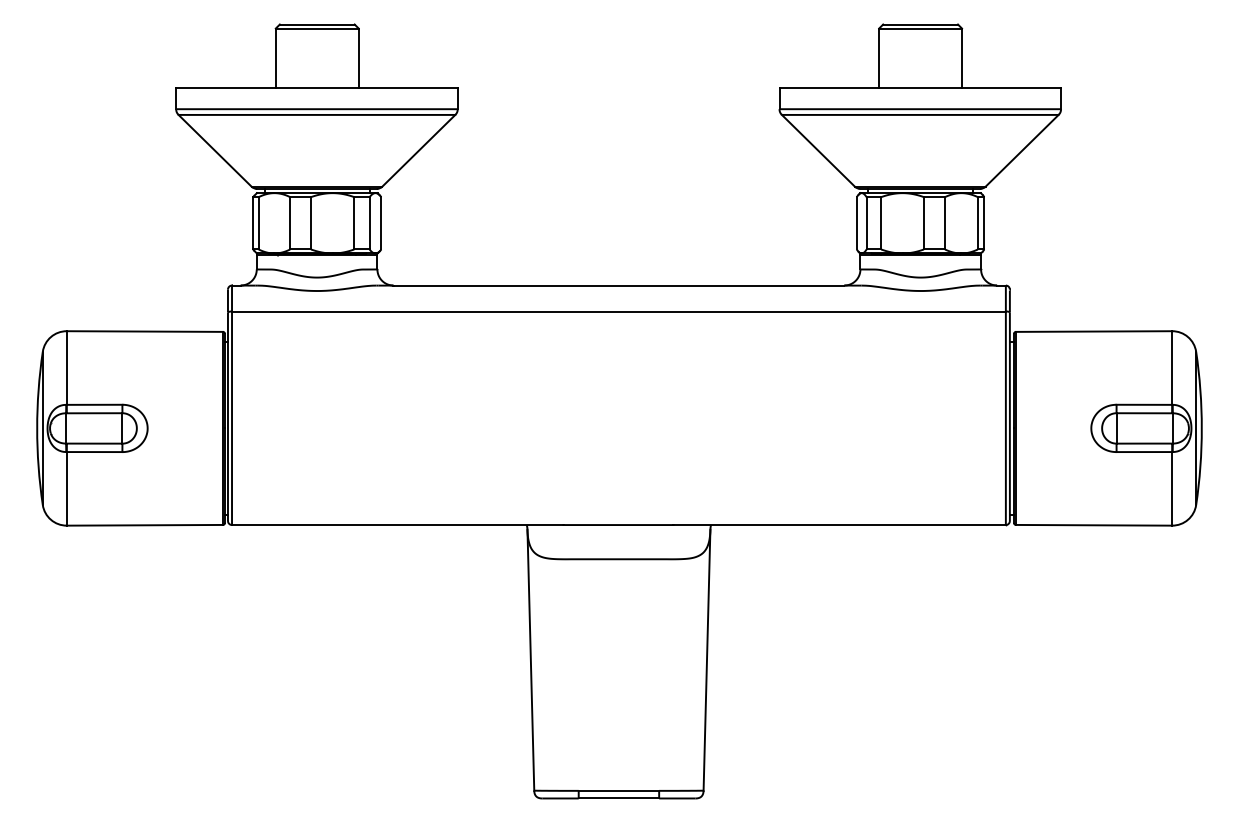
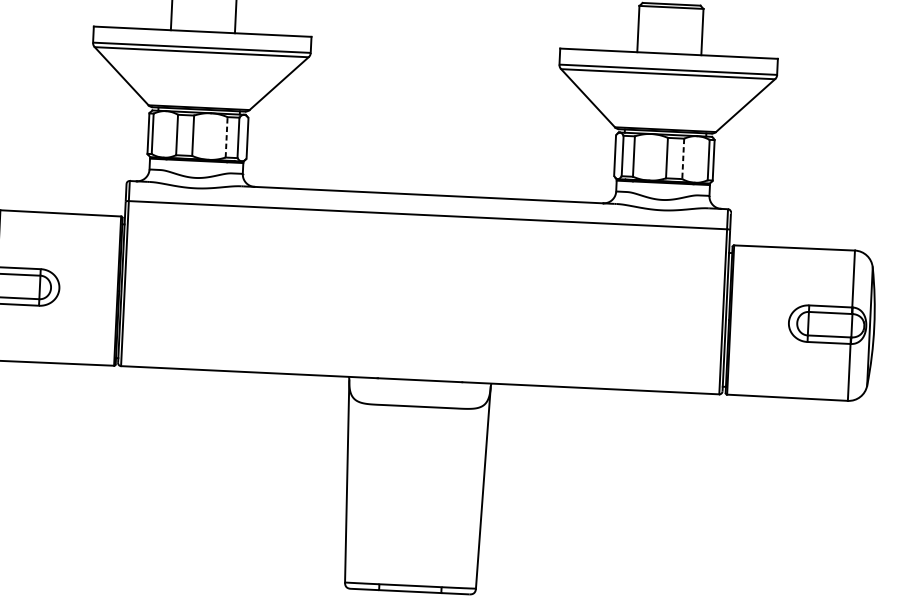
line: (354, 222) -> (226, 136), solid -> dashed
line: (944, 223) -> (682, 159), solid -> dashed

